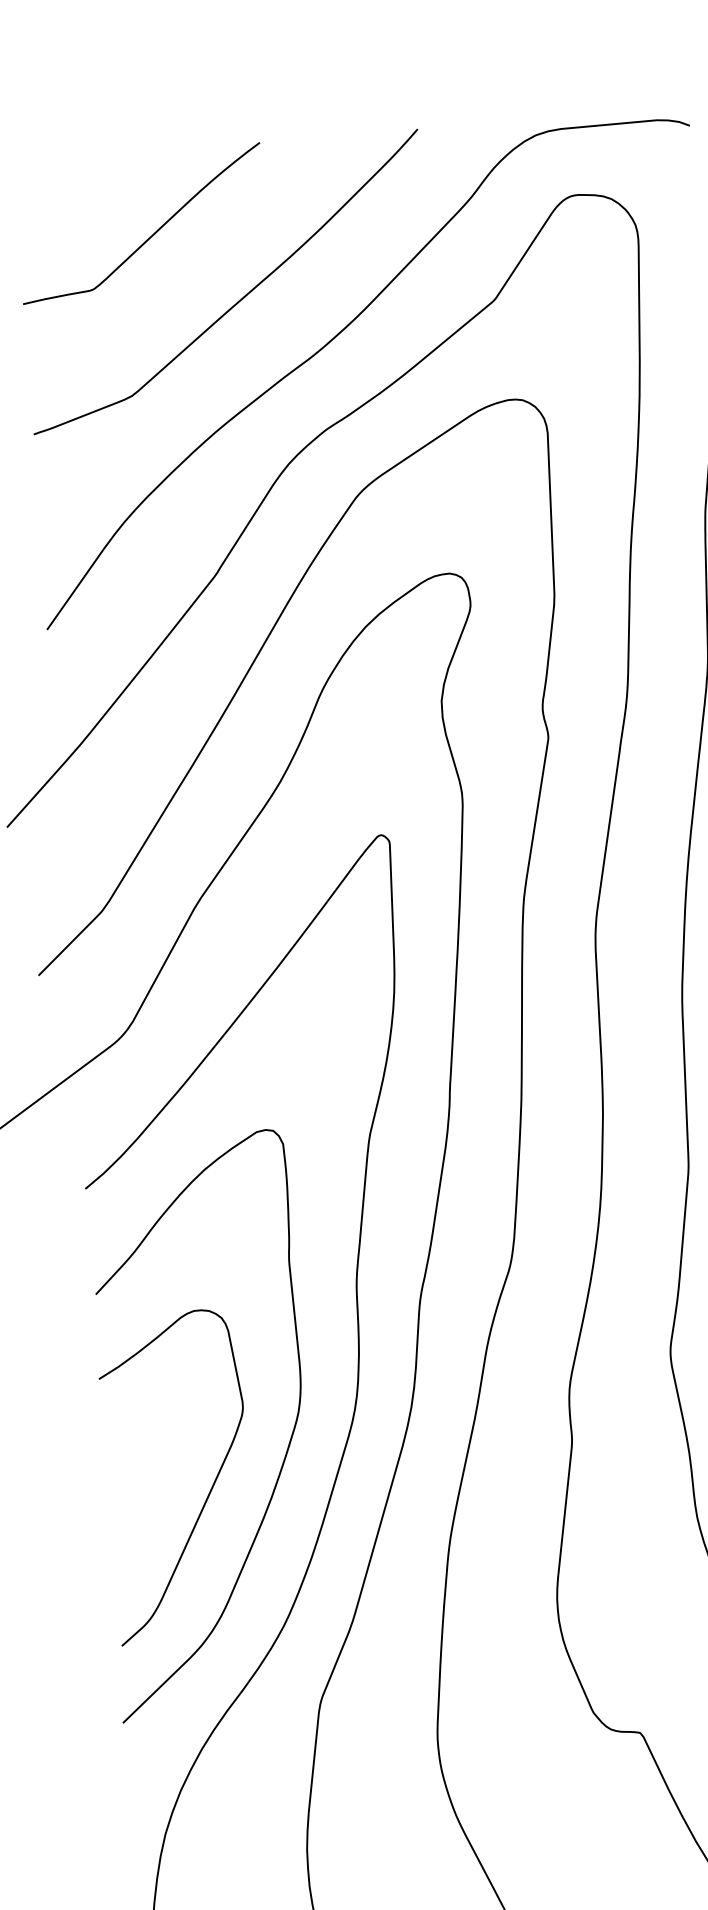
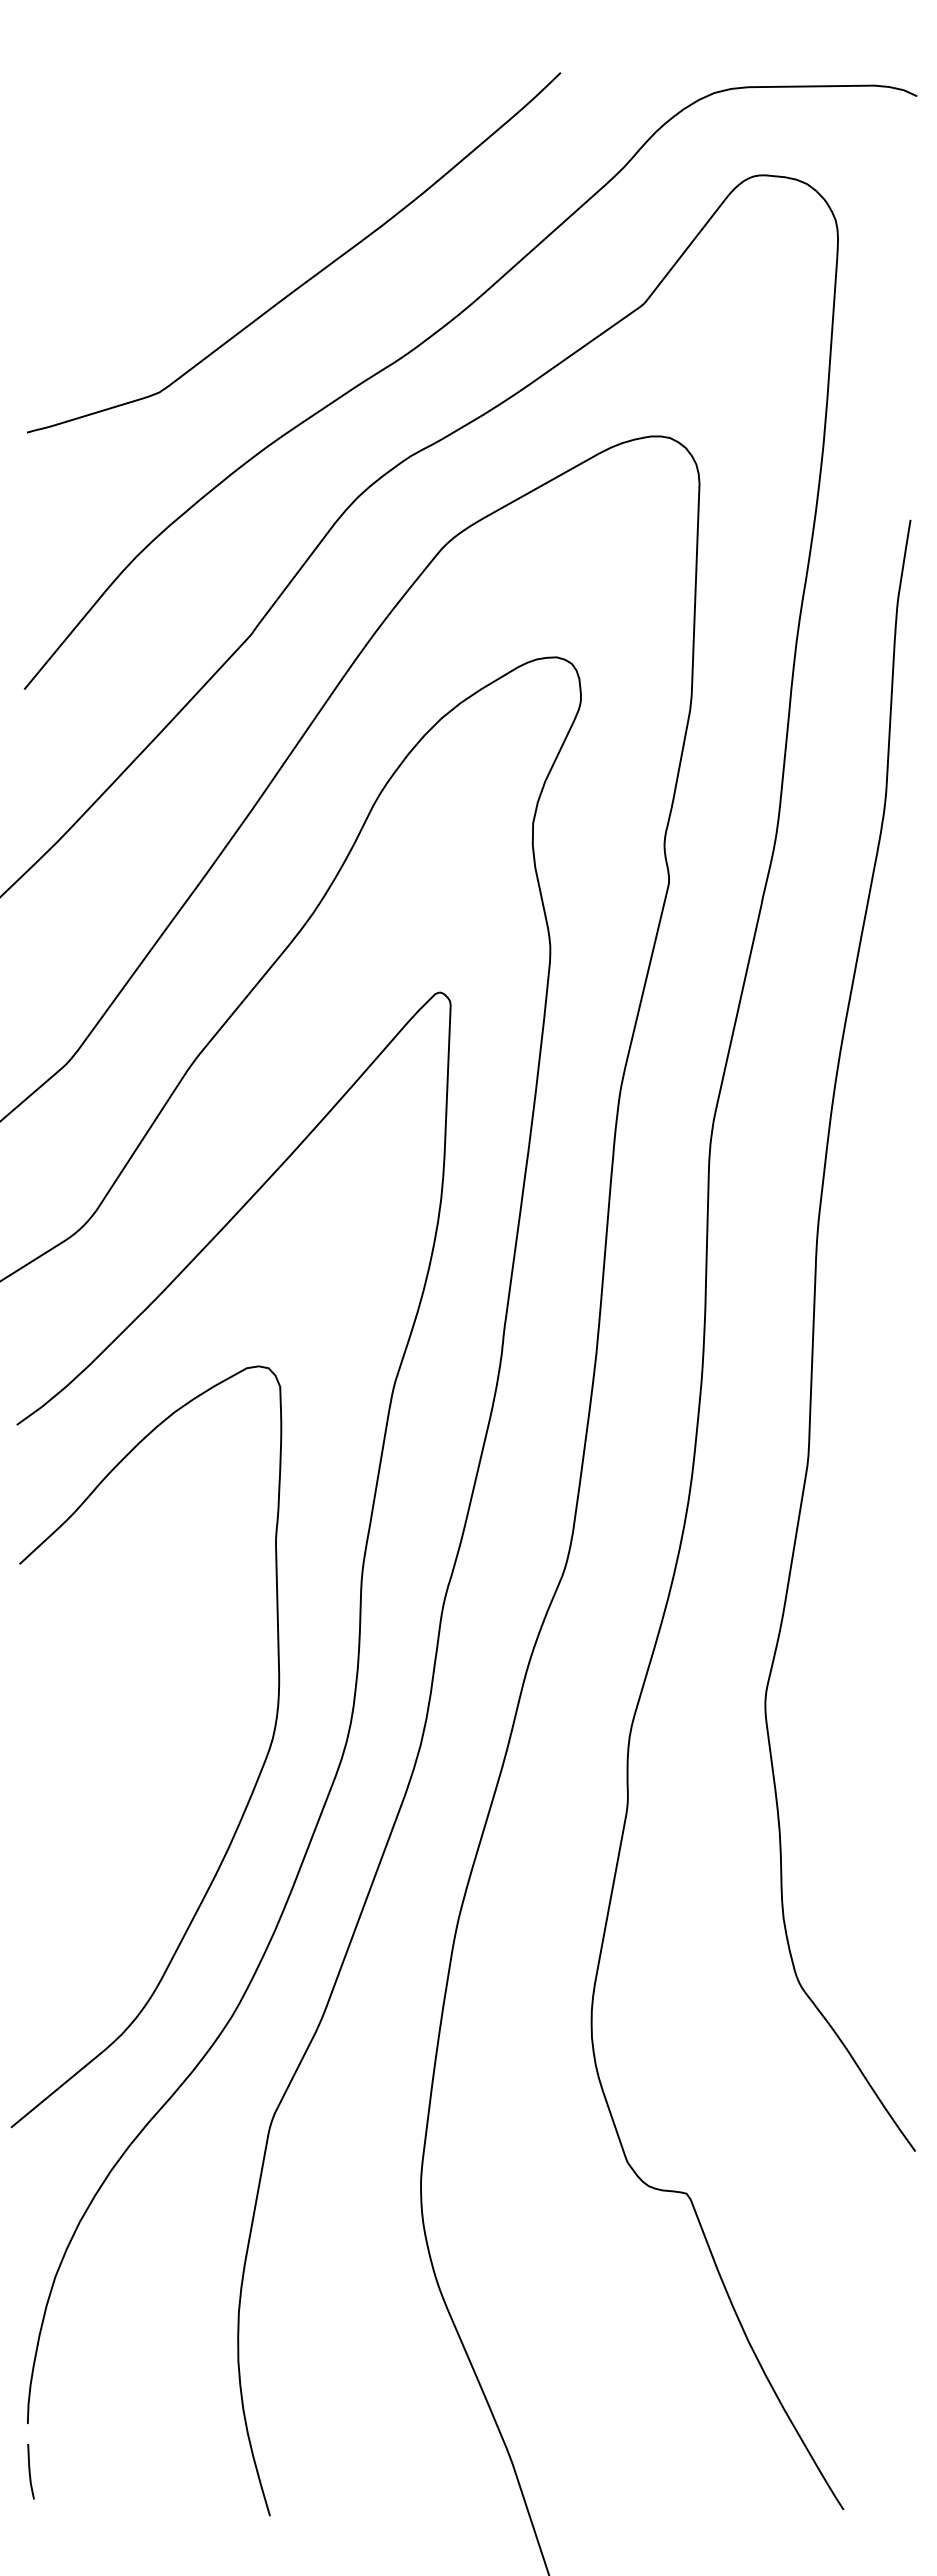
curve: (152, 233) -> (203, 182), removed
curve: (208, 1493) -> (146, 1836), removed

